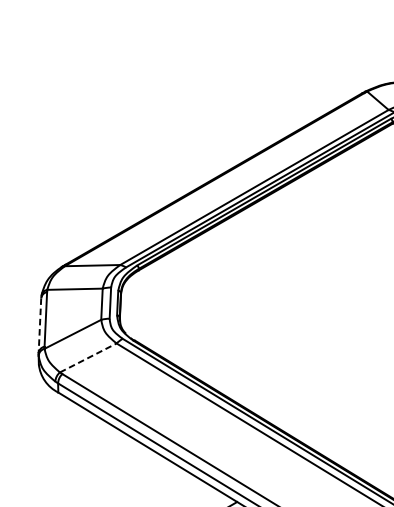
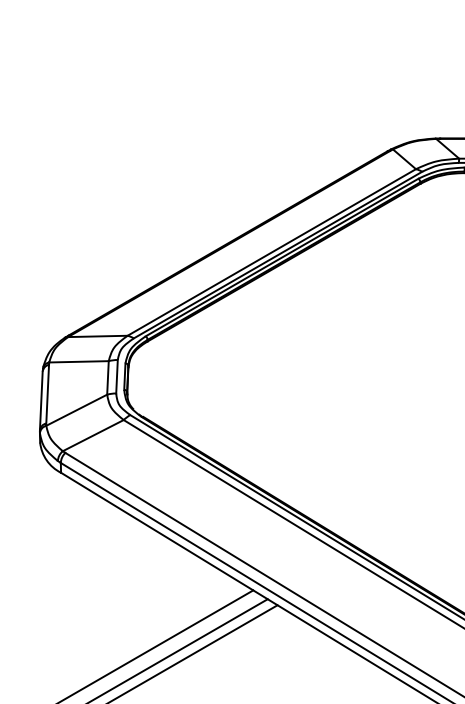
line: (40, 326) -> (41, 401), dashed -> solid
line: (88, 357) -> (93, 435), dashed -> solid

